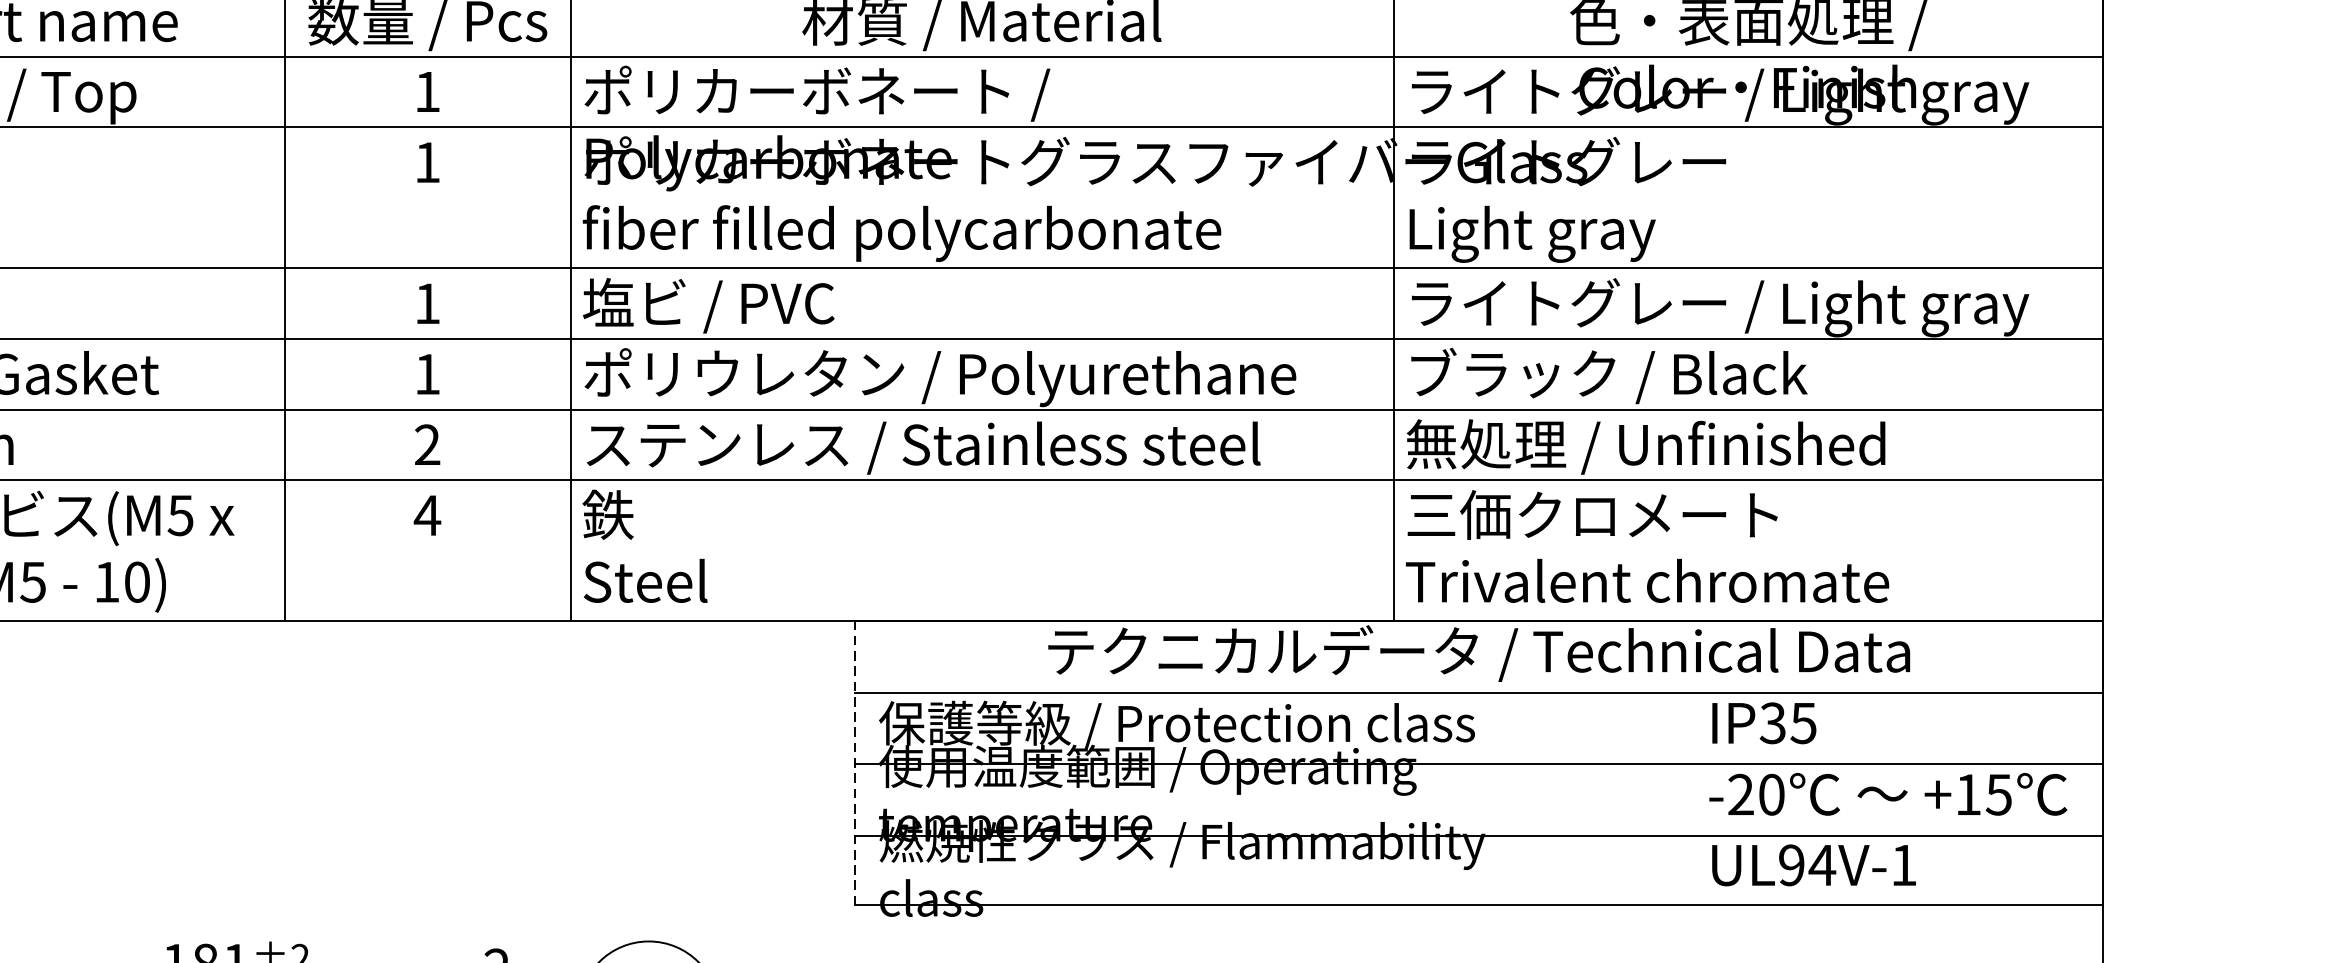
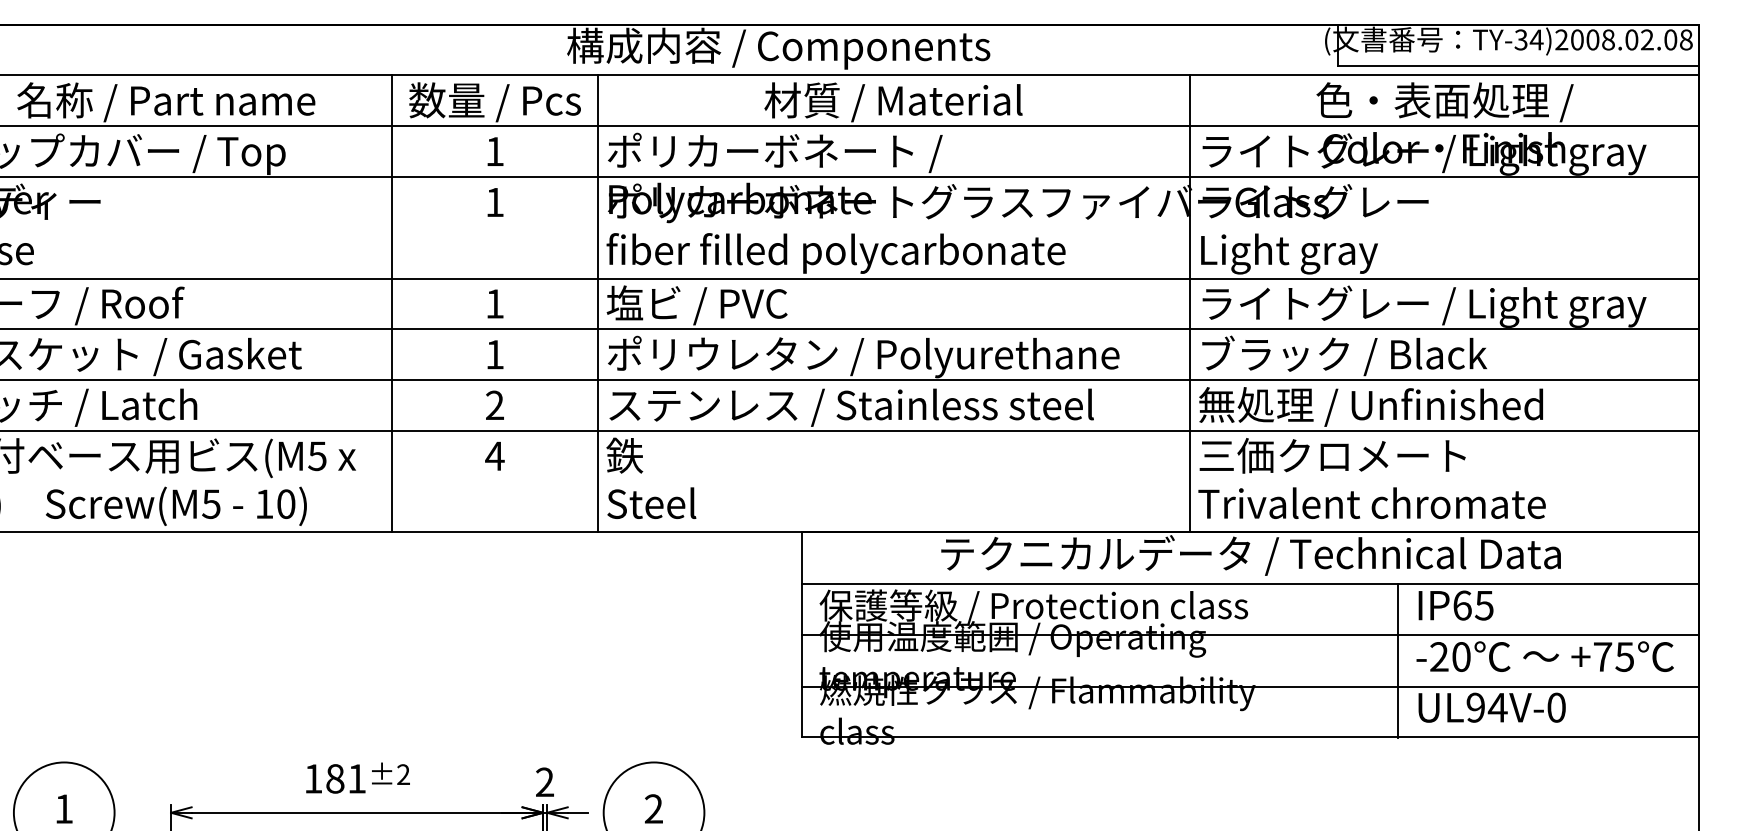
text: (1771, 723) -> (1461, 605), IP35 -> IP65
line: (855, 762) -> (802, 633), dashed -> solid
text: (1969, 794) -> (1603, 656), +15 -> +75
line: (1684, 799) -> (1398, 660), added
text: (1903, 865) -> (1556, 707), UL94V-1 -> UL94V-0

